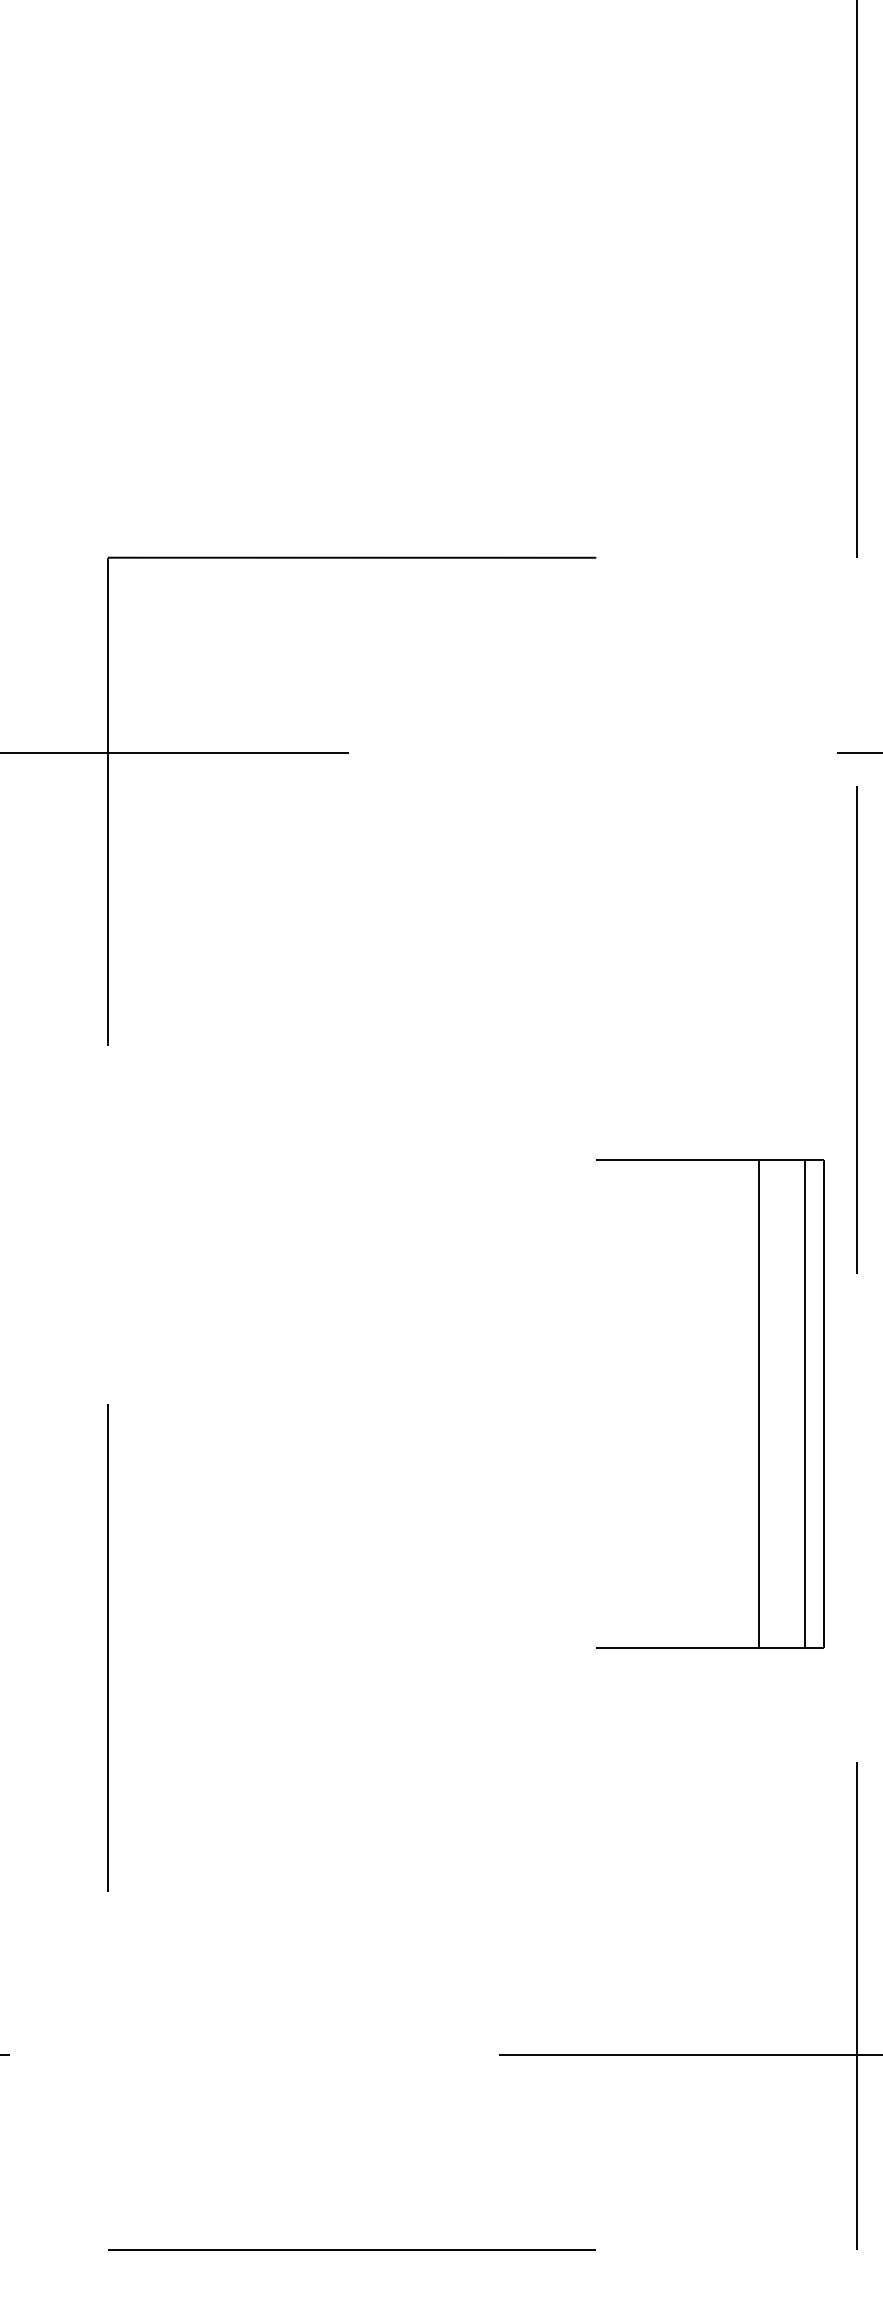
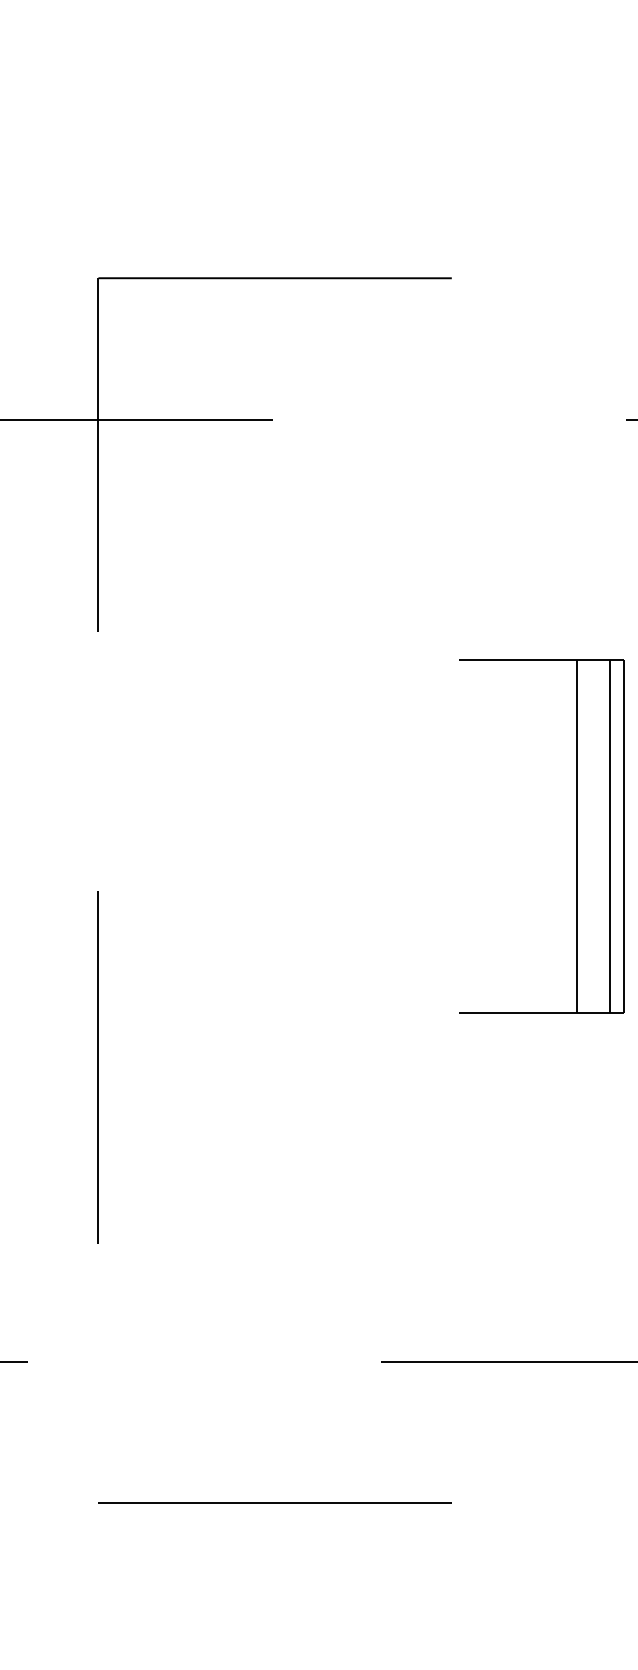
part: (758, 1403) -> (576, 836), moved

